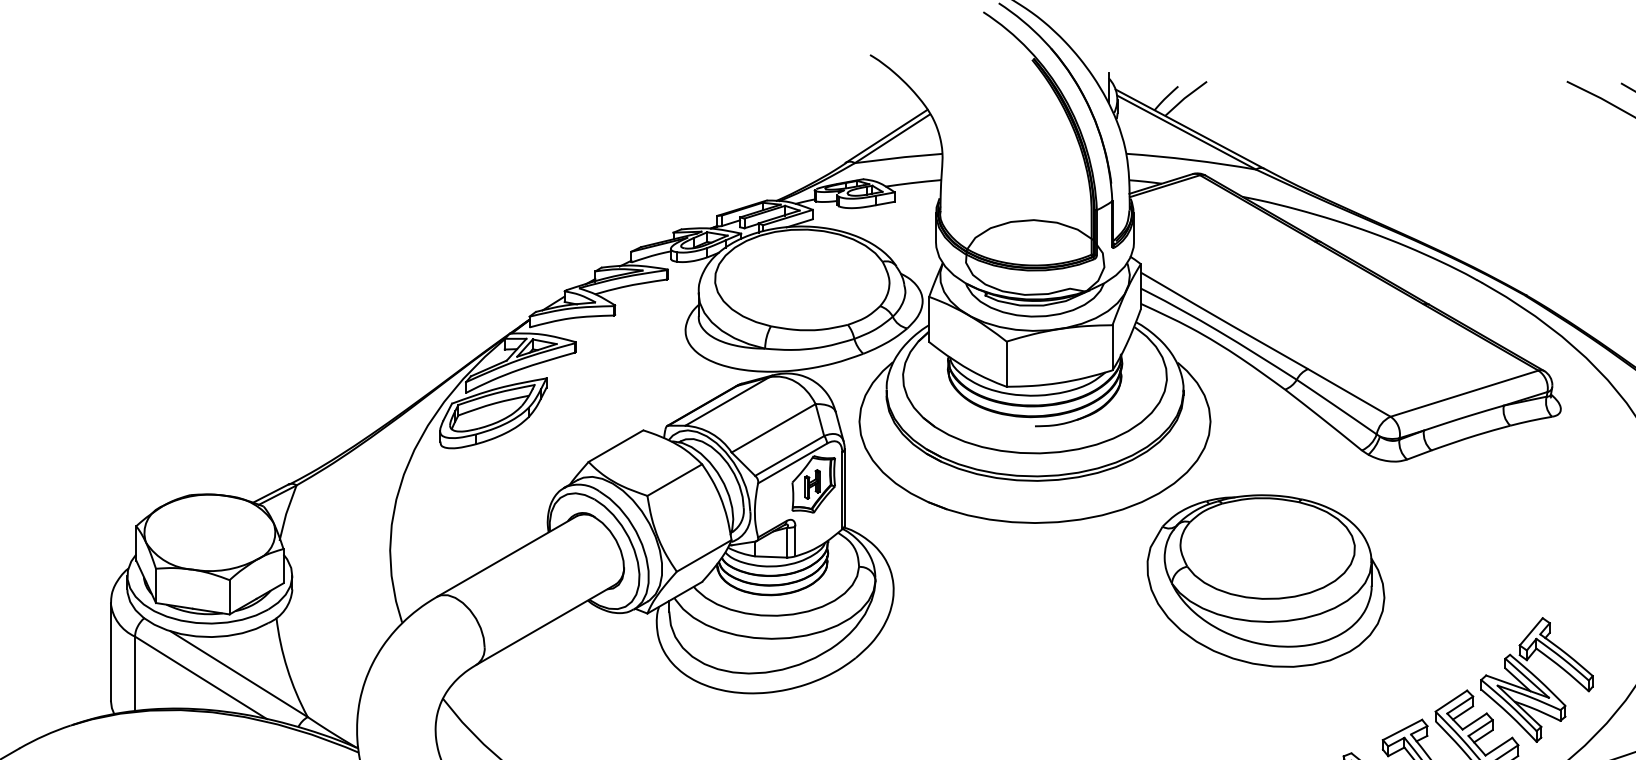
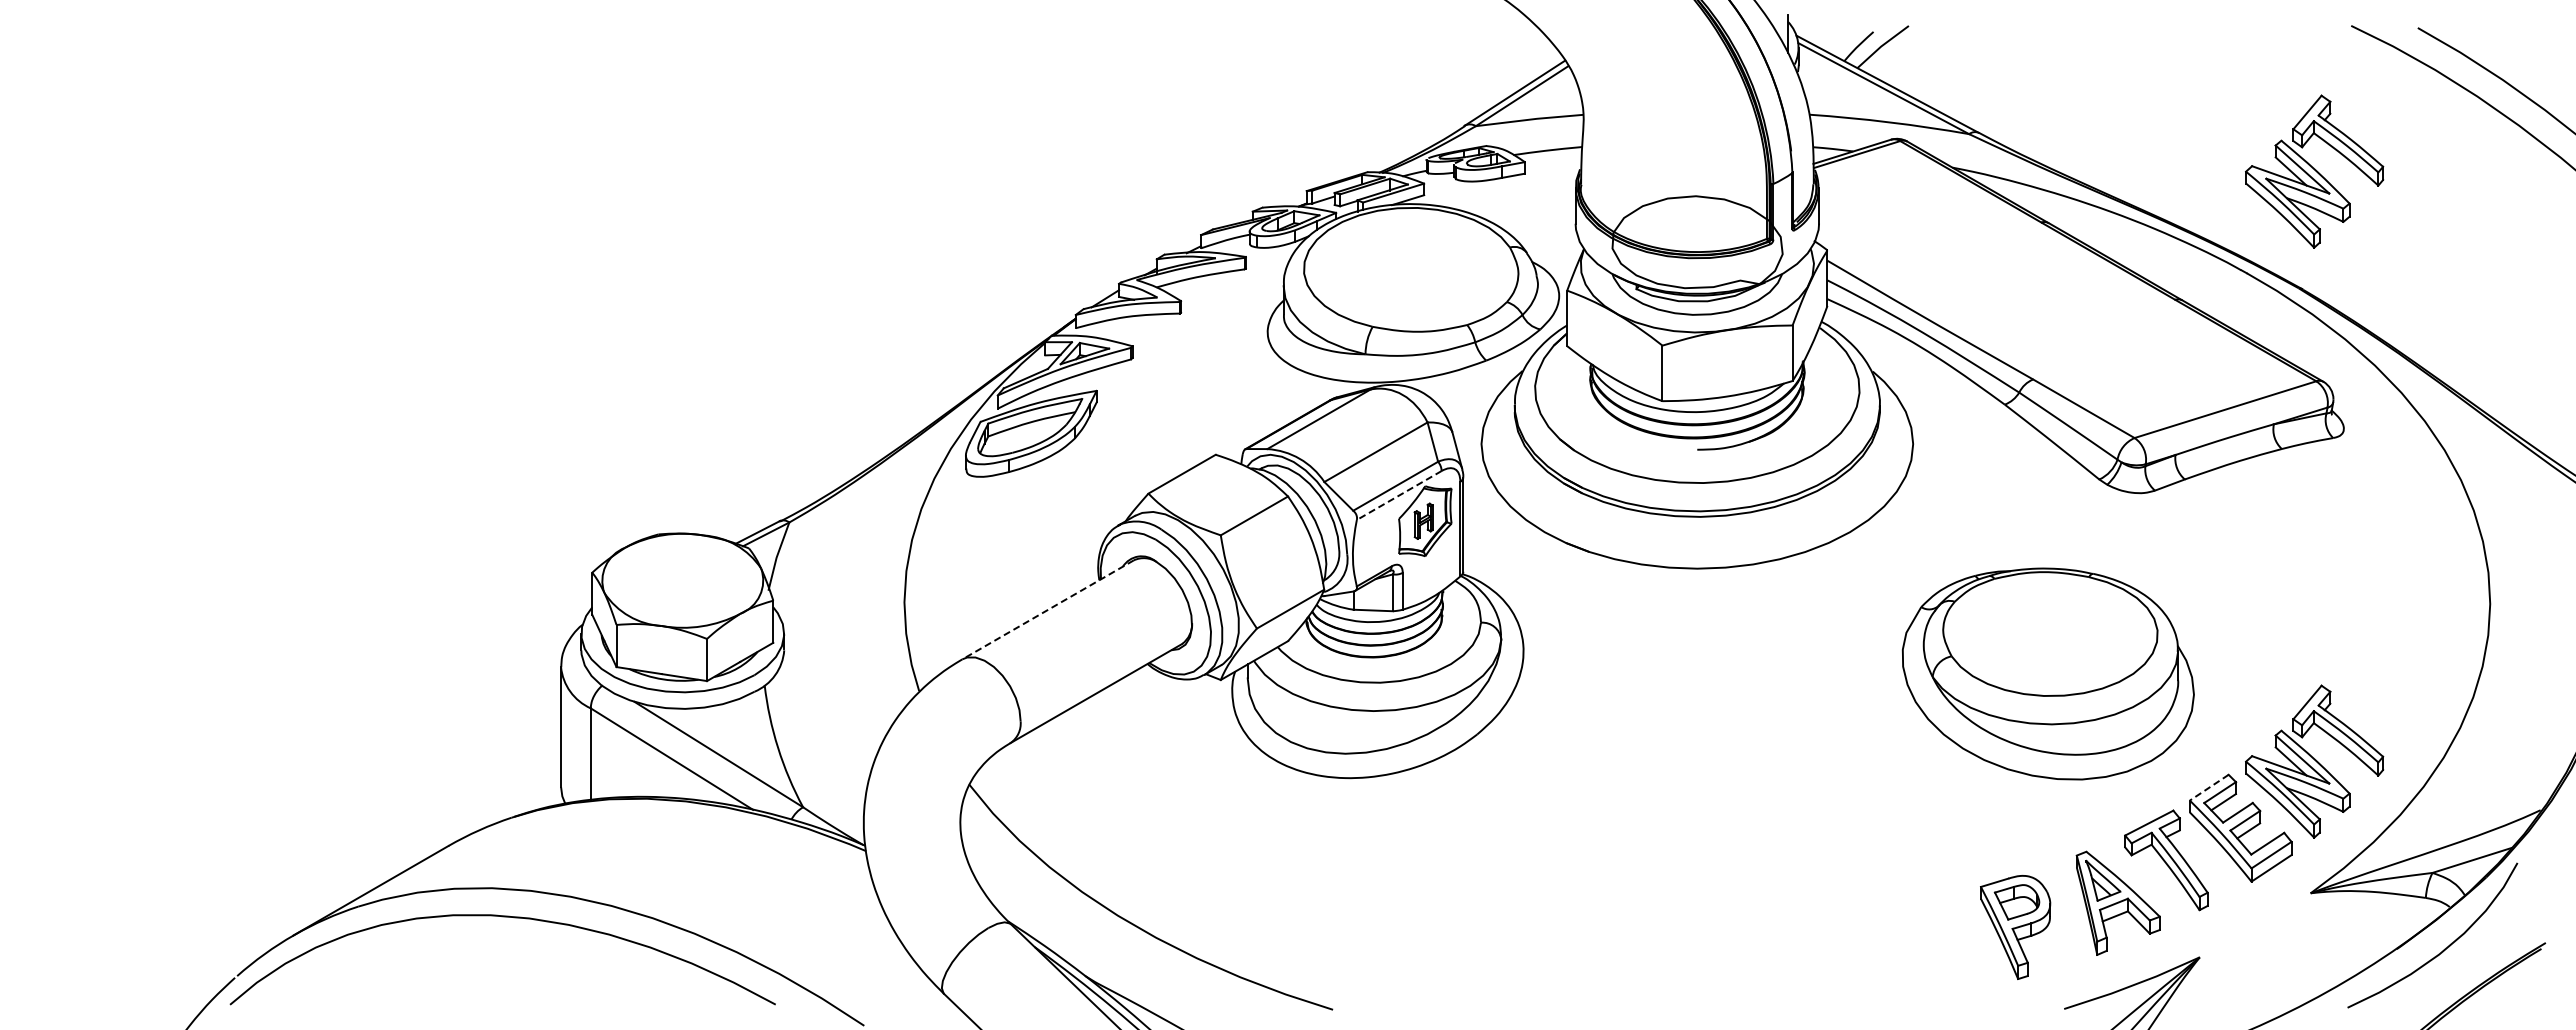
part: (1536, 199) -> (2314, 171), added
line: (792, 463) -> (1399, 495), solid -> dashed
line: (506, 557) -> (1047, 610), solid -> dashed
part: (1265, 580) -> (2047, 673), moved
line: (1450, 700) -> (2208, 787), solid -> dashed

